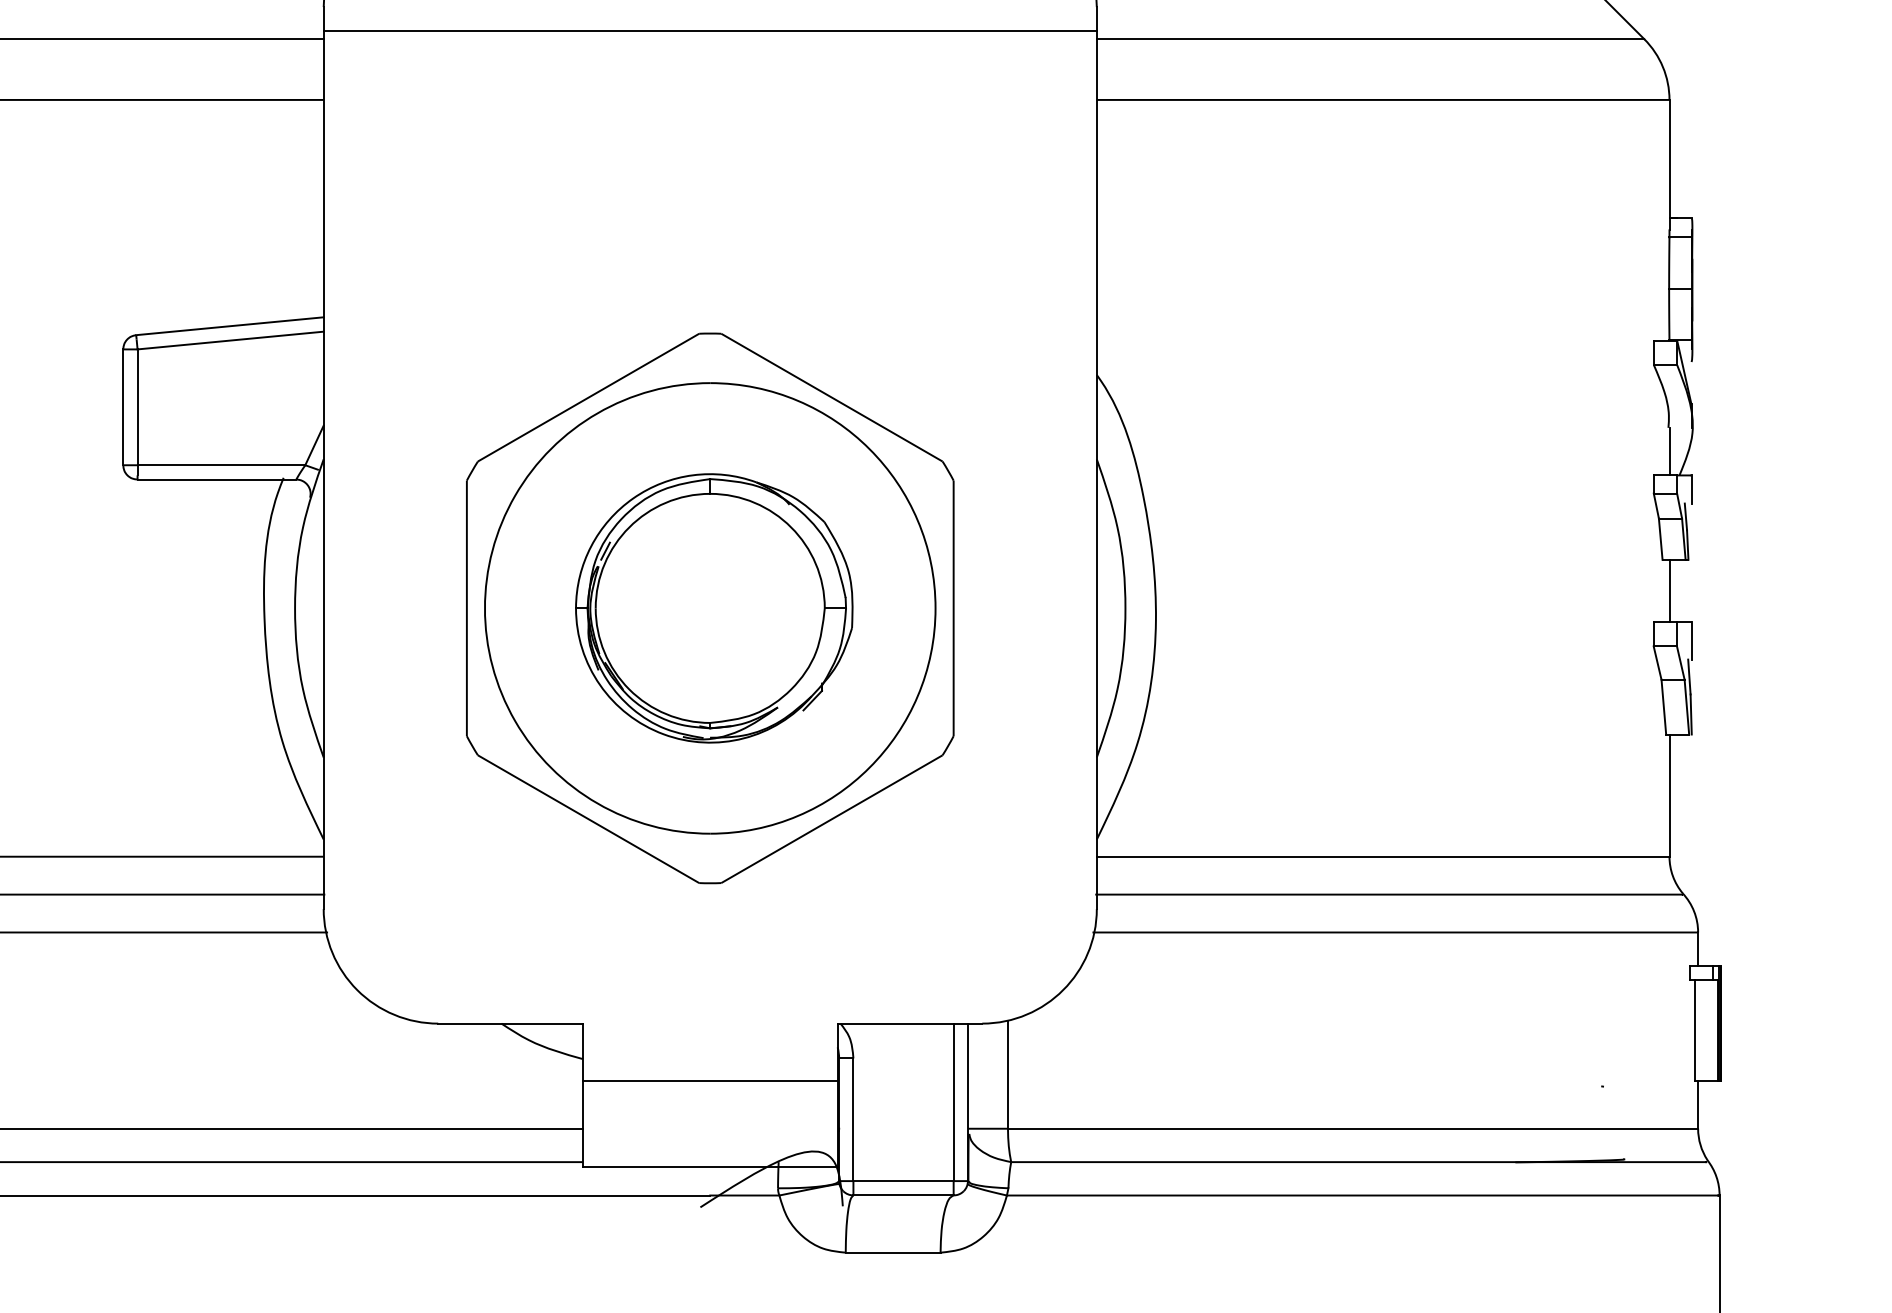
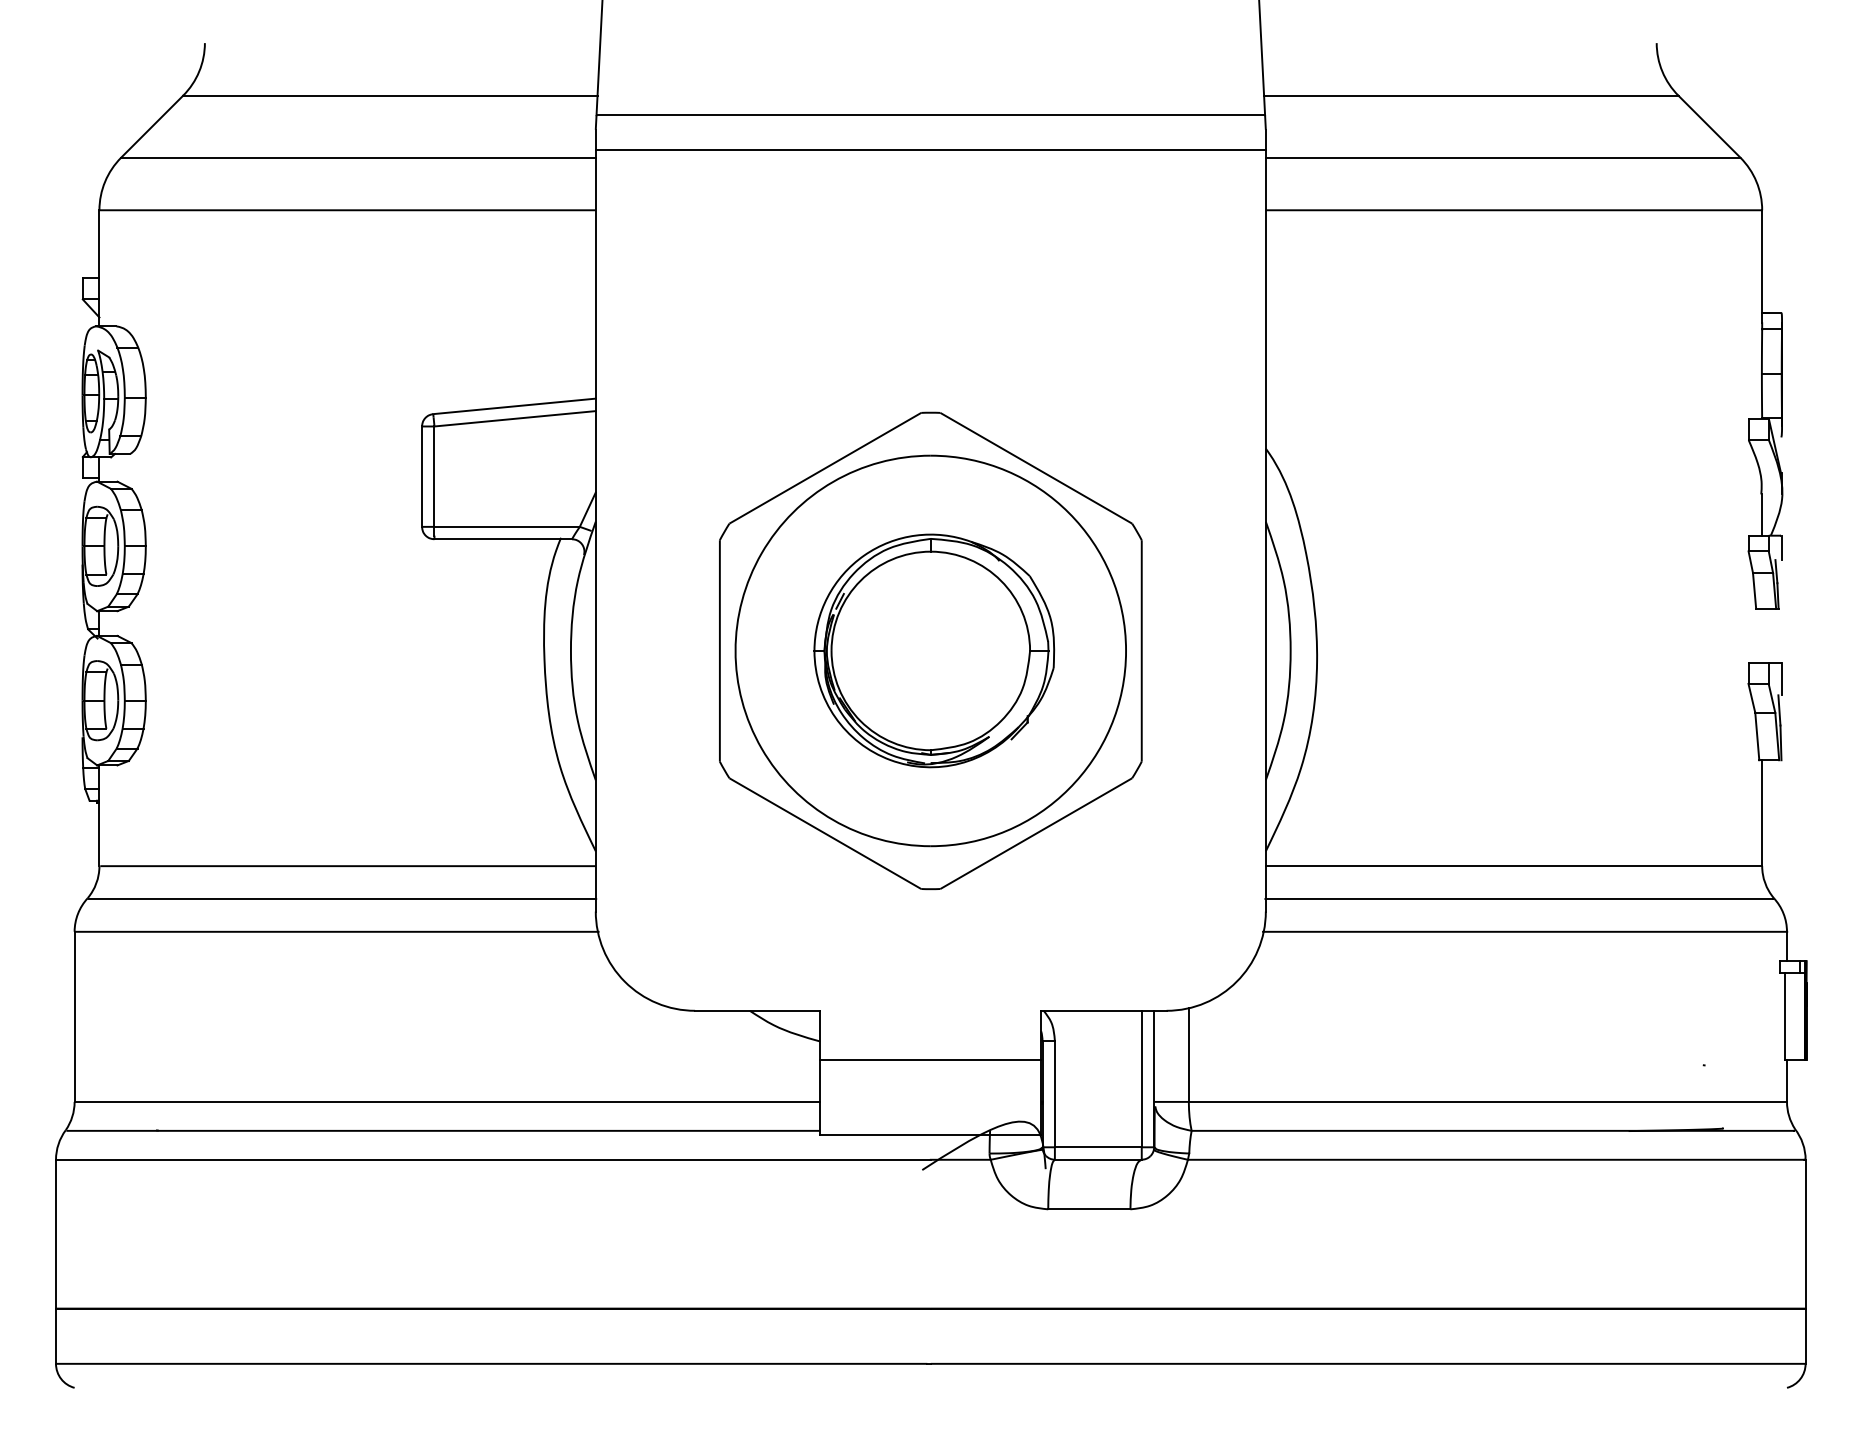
line: (1669, 590) -> (1762, 635), removed

